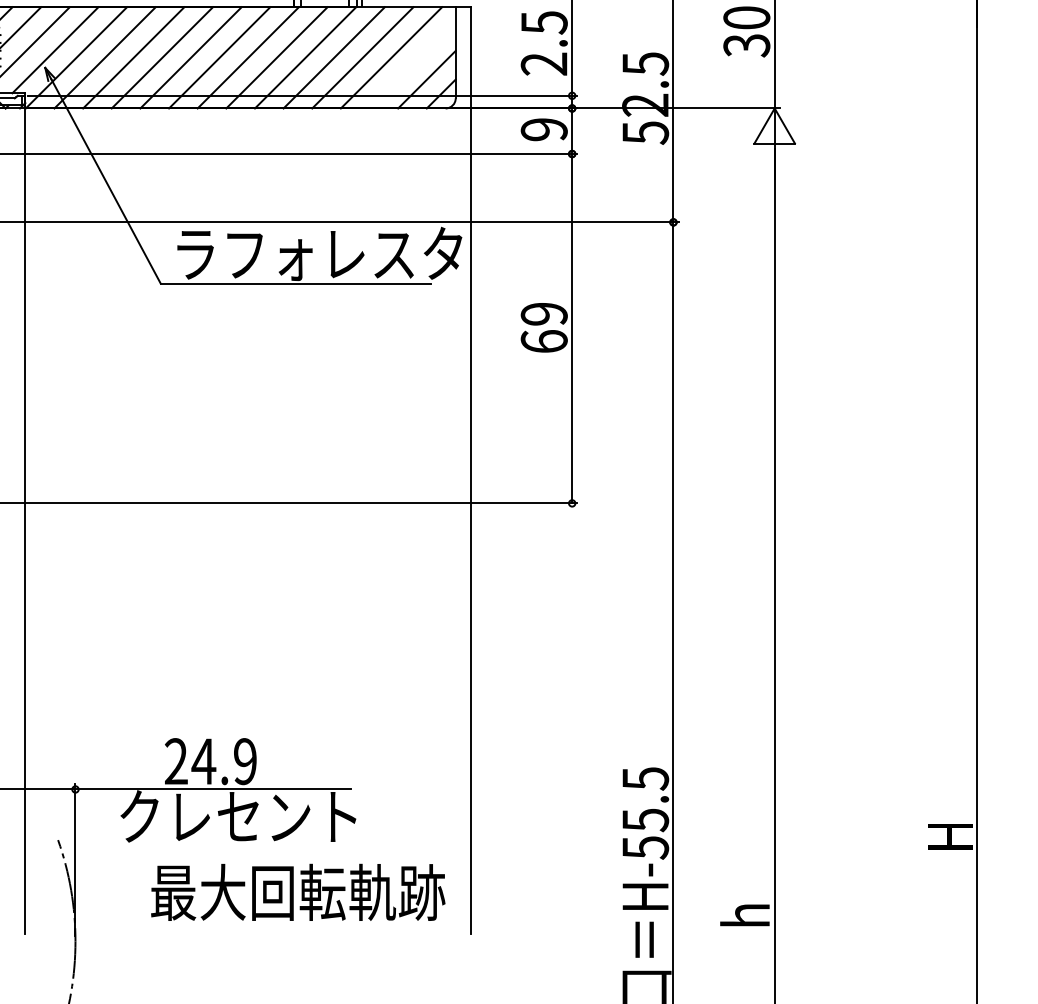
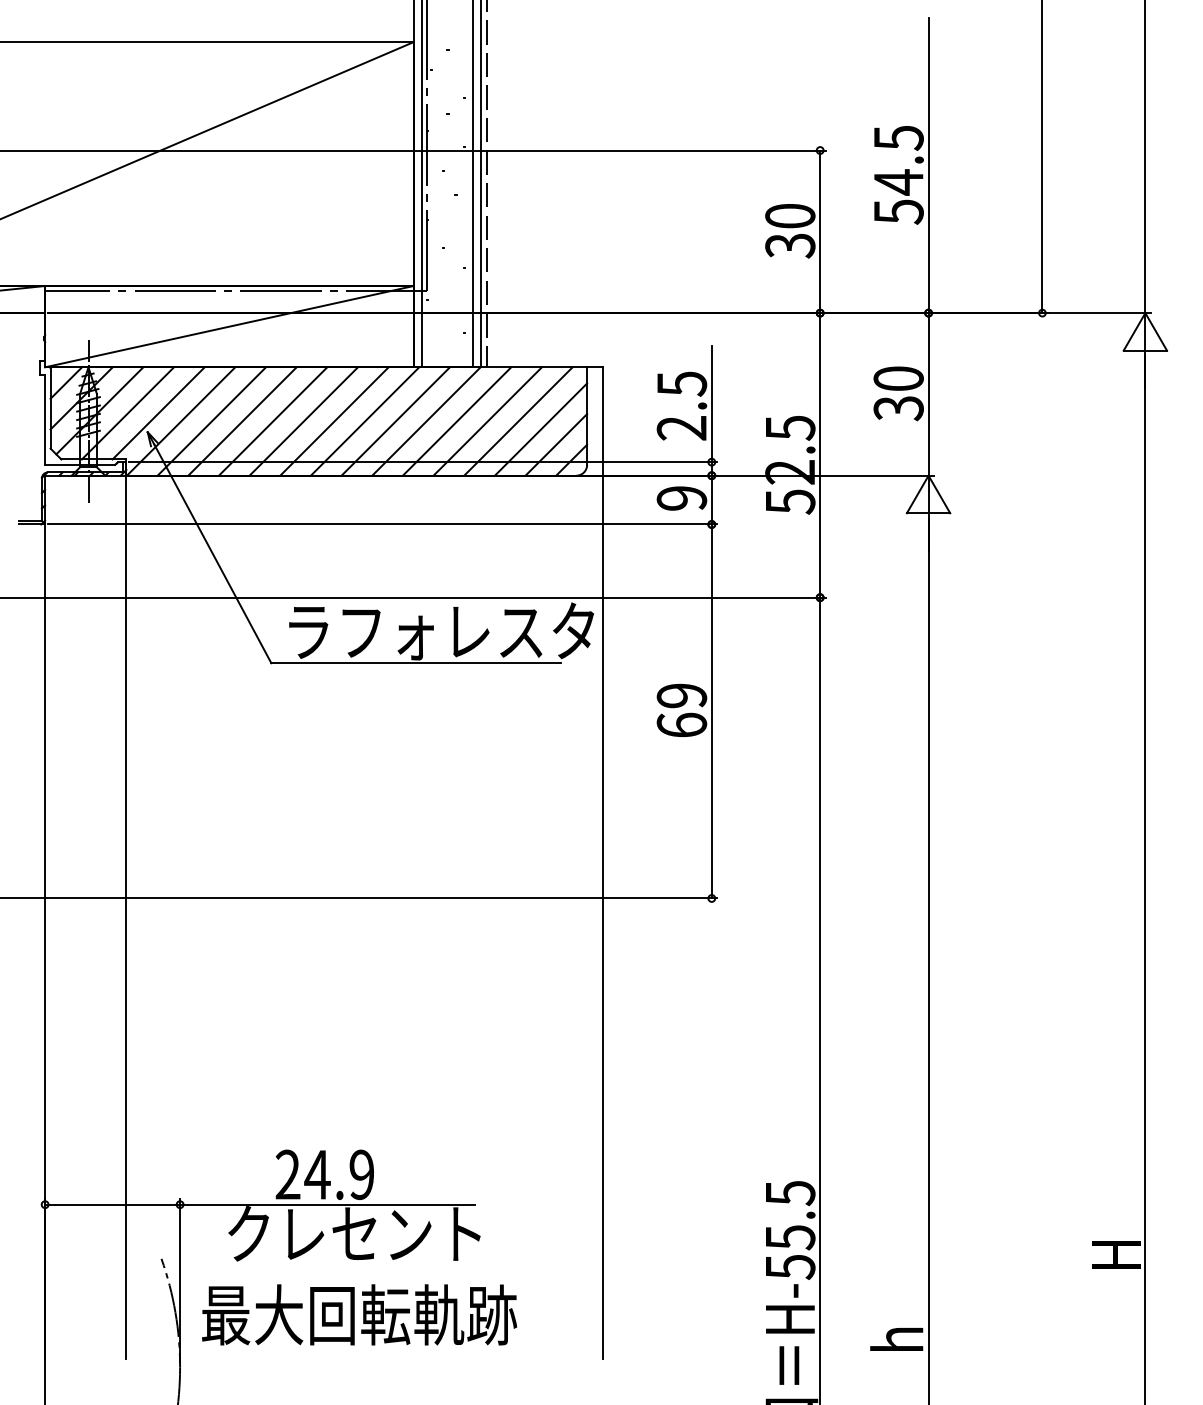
line: (412, 65) -> (540, 429), added
text: (298, 892) -> (359, 1314), moved

